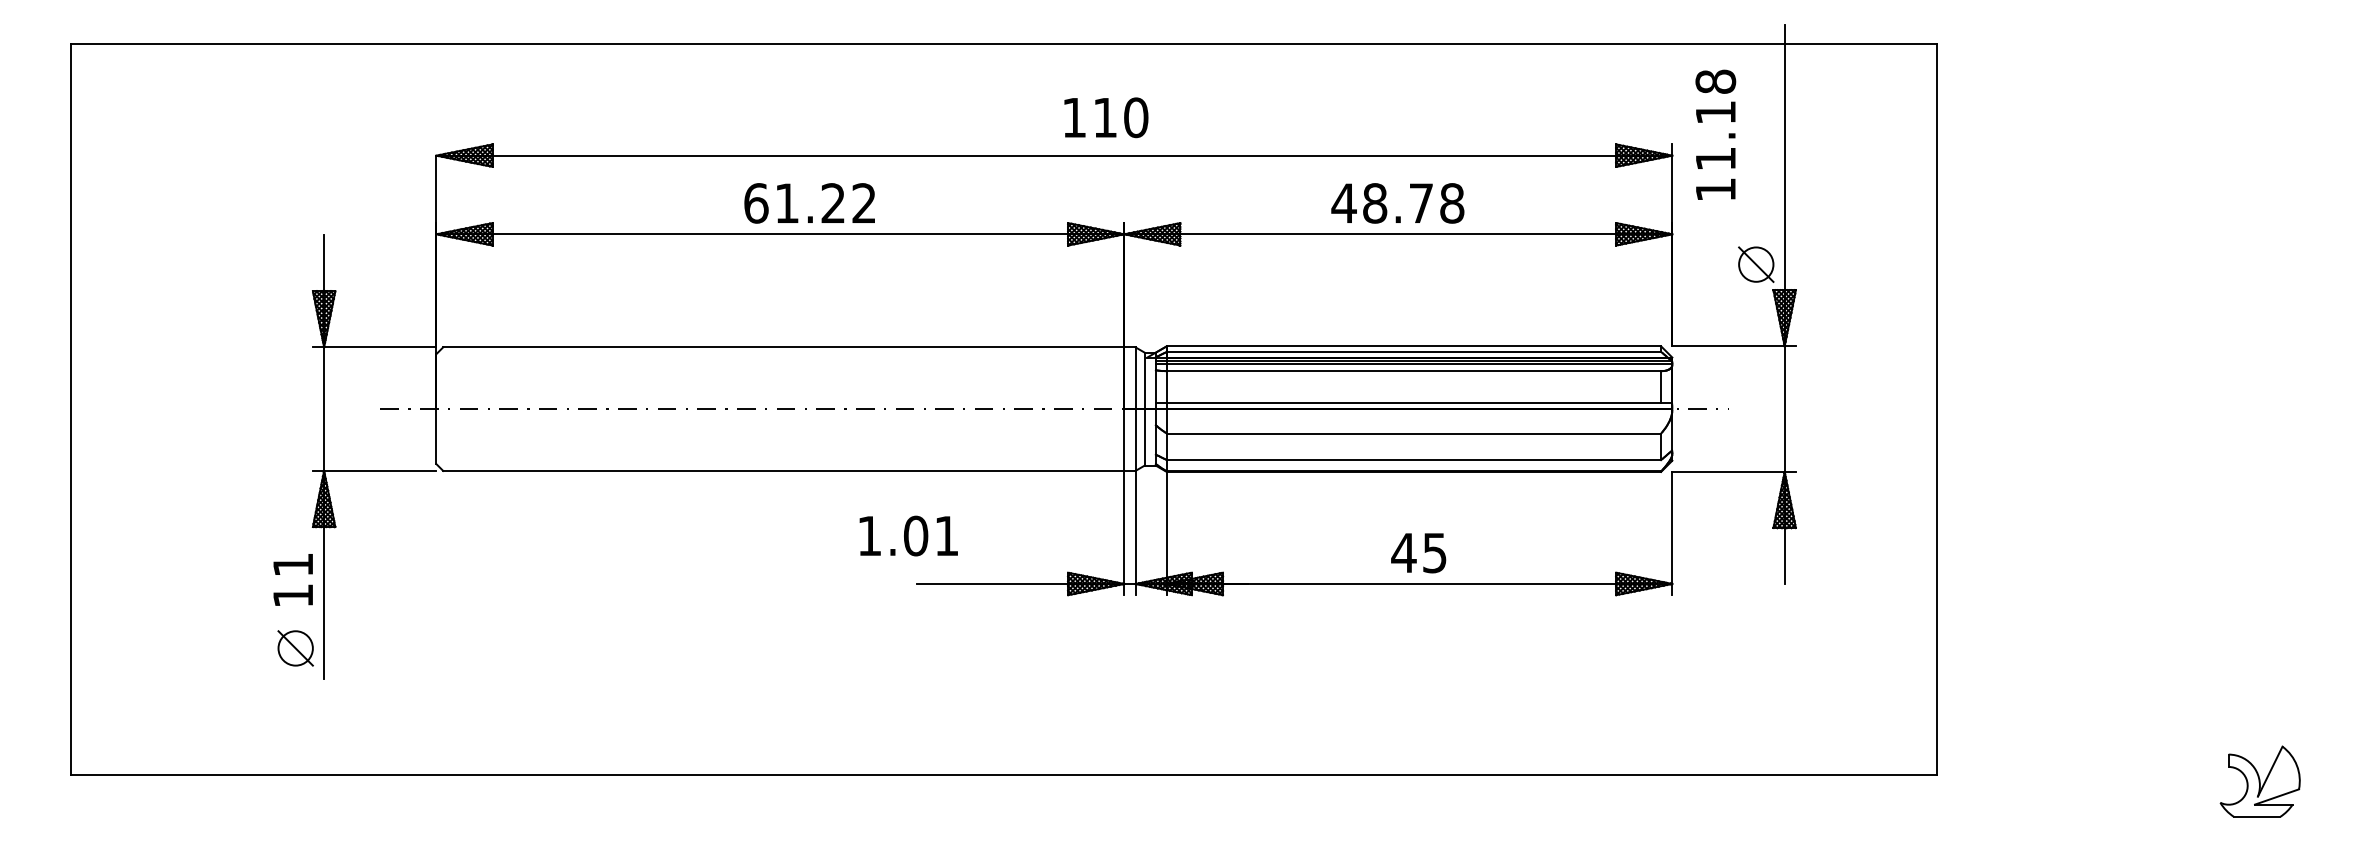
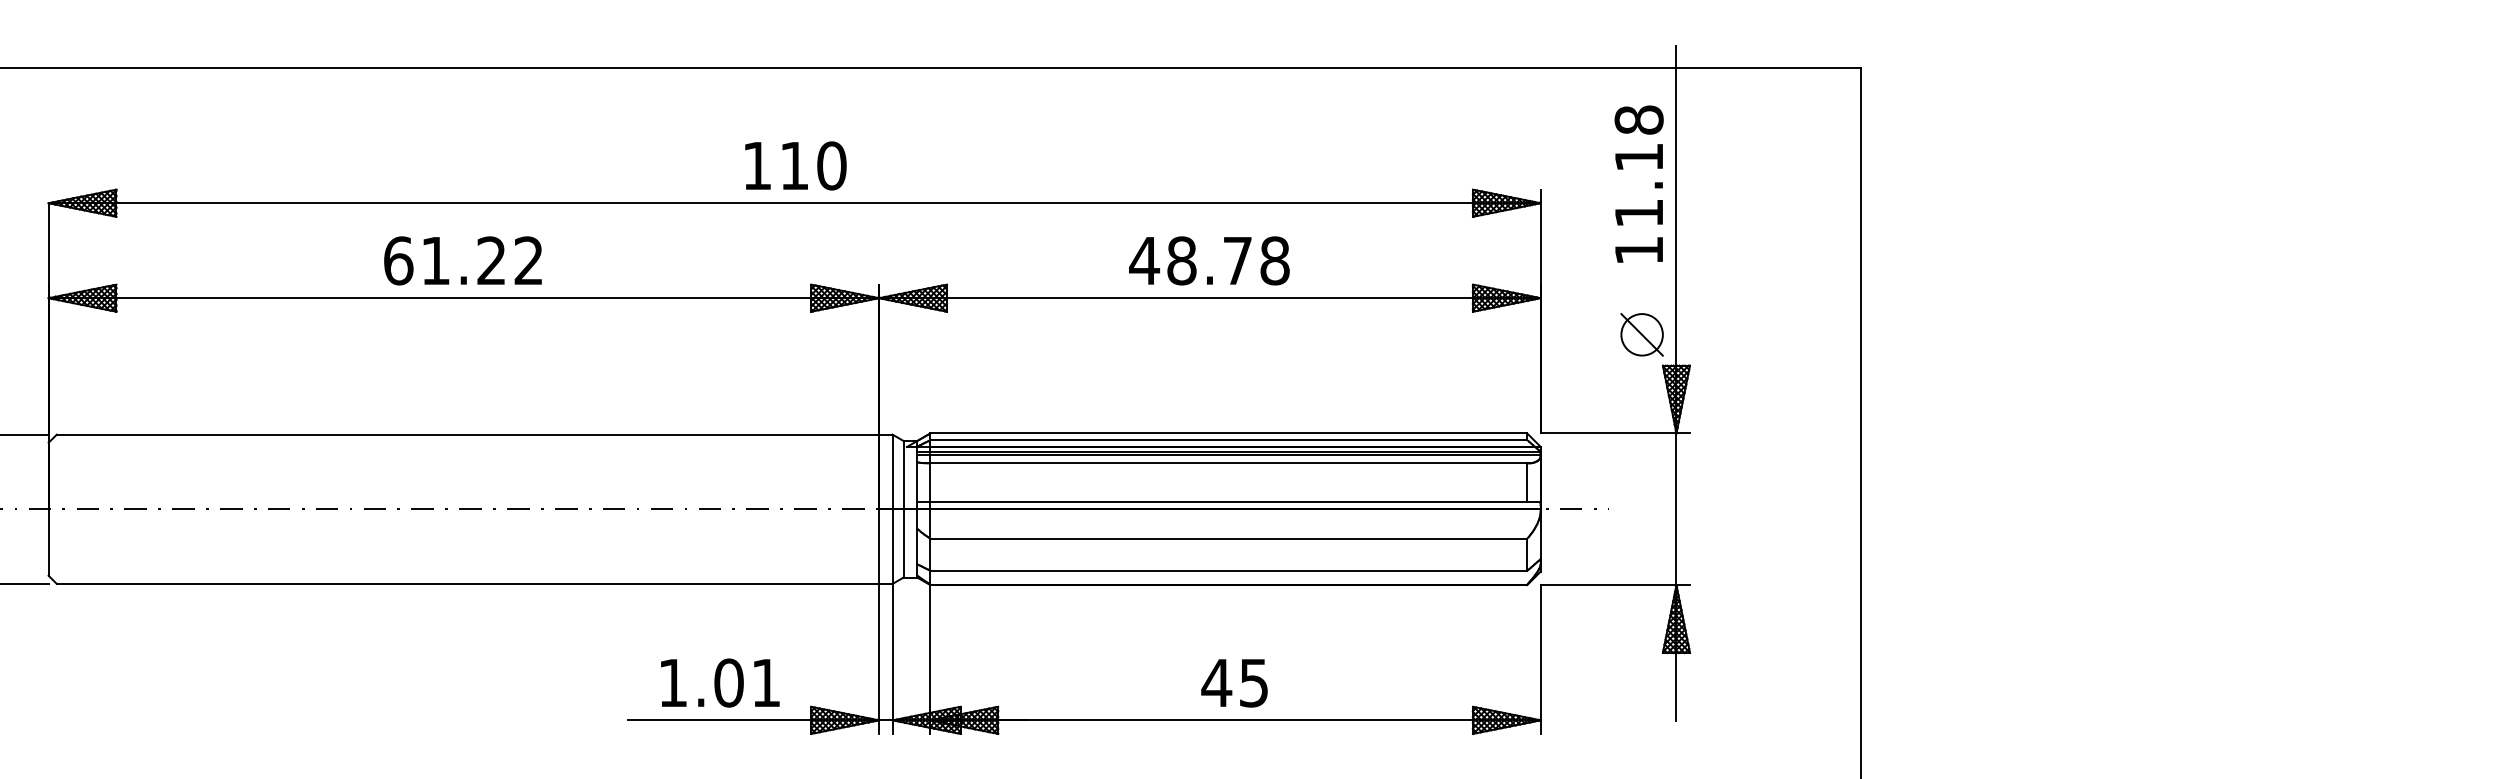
text: (1106, 117) -> (796, 165), moved
text: (1715, 134) -> (1638, 183), moved
text: (809, 203) -> (462, 260), moved
text: (908, 535) -> (719, 682), moved

